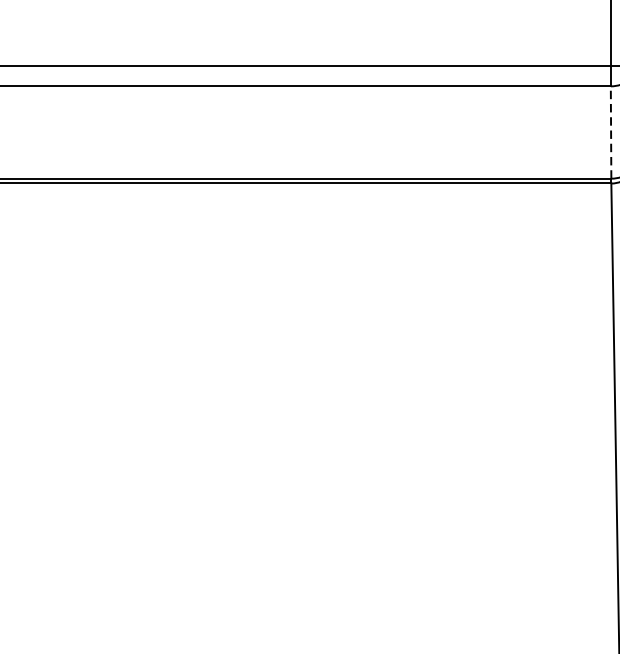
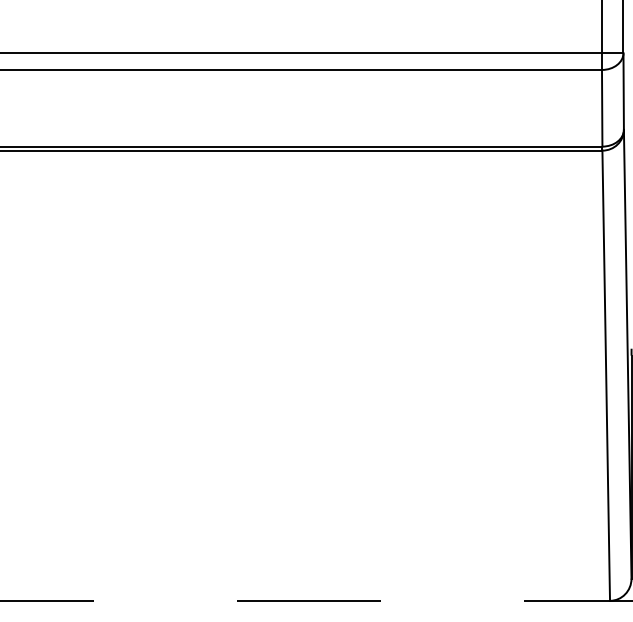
line: (611, 131) -> (602, 107), dashed -> solid

